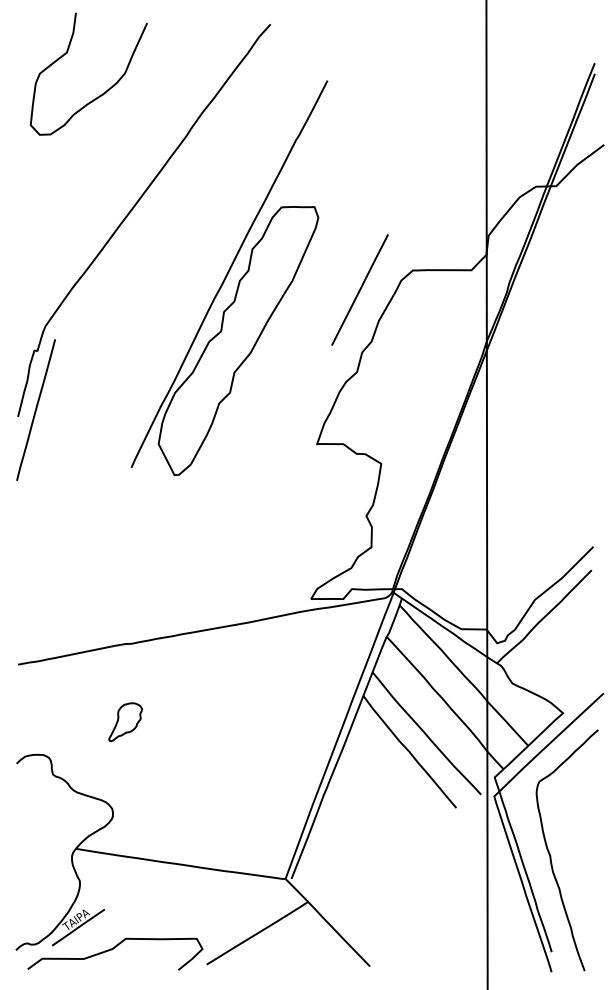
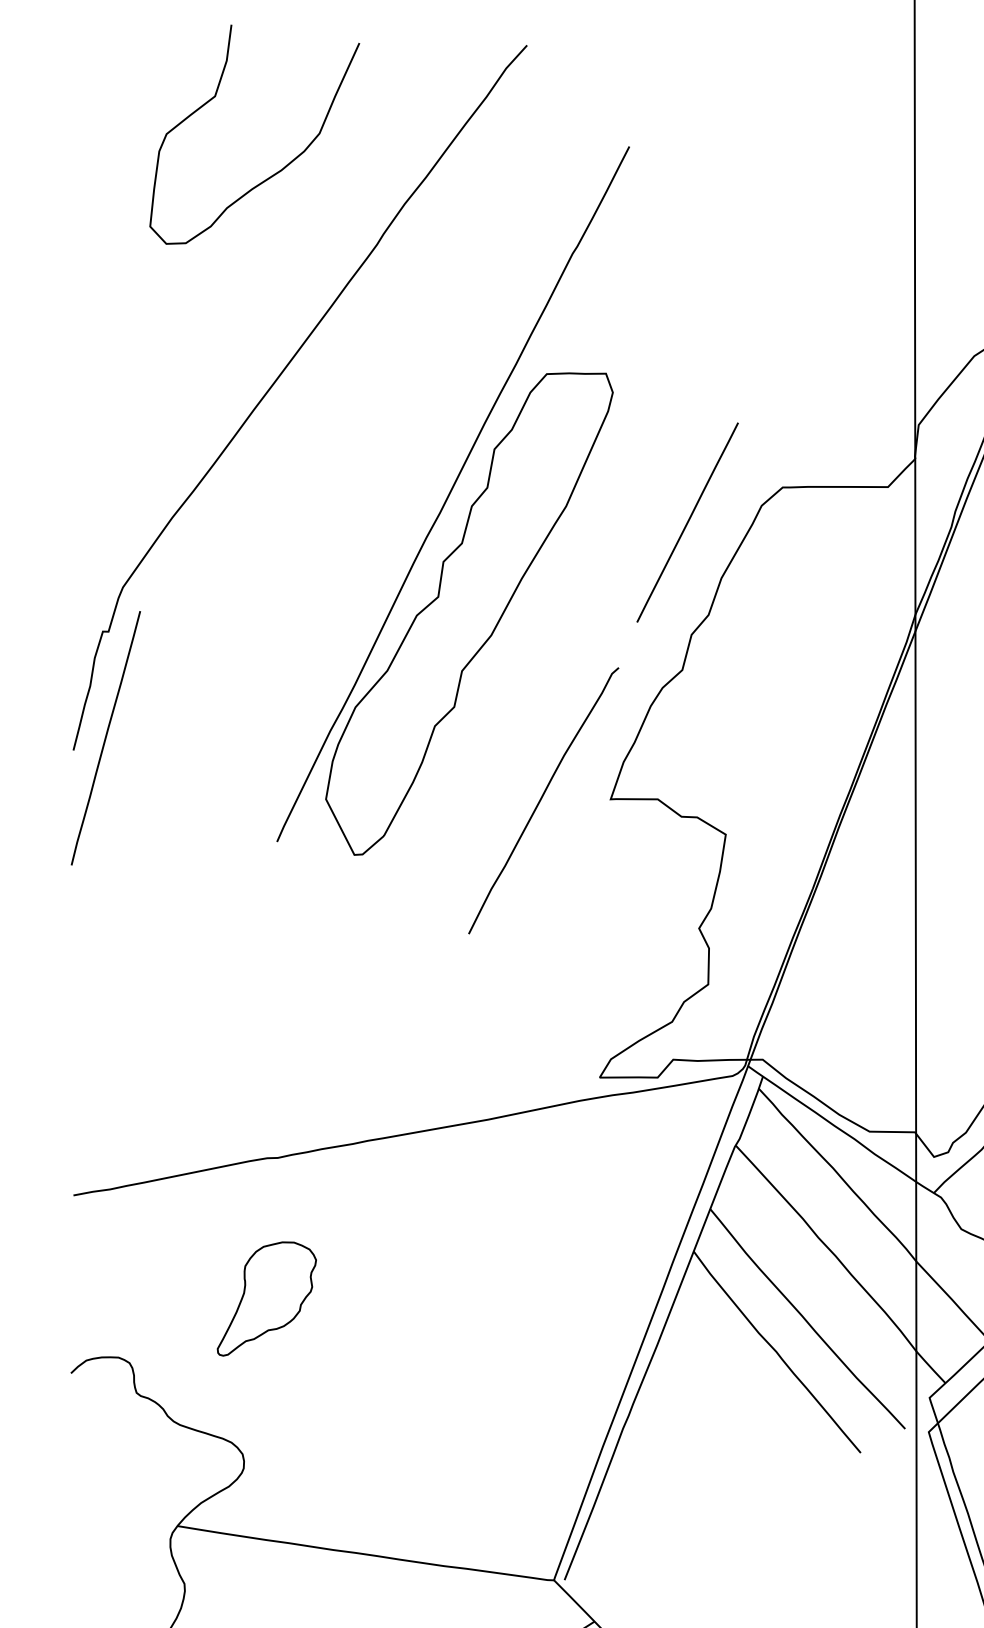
curve: (100, 94) -> (275, 171), moved
curve: (279, 444) -> (543, 799), added
part: (125, 721) -> (266, 1297), size x1.67

